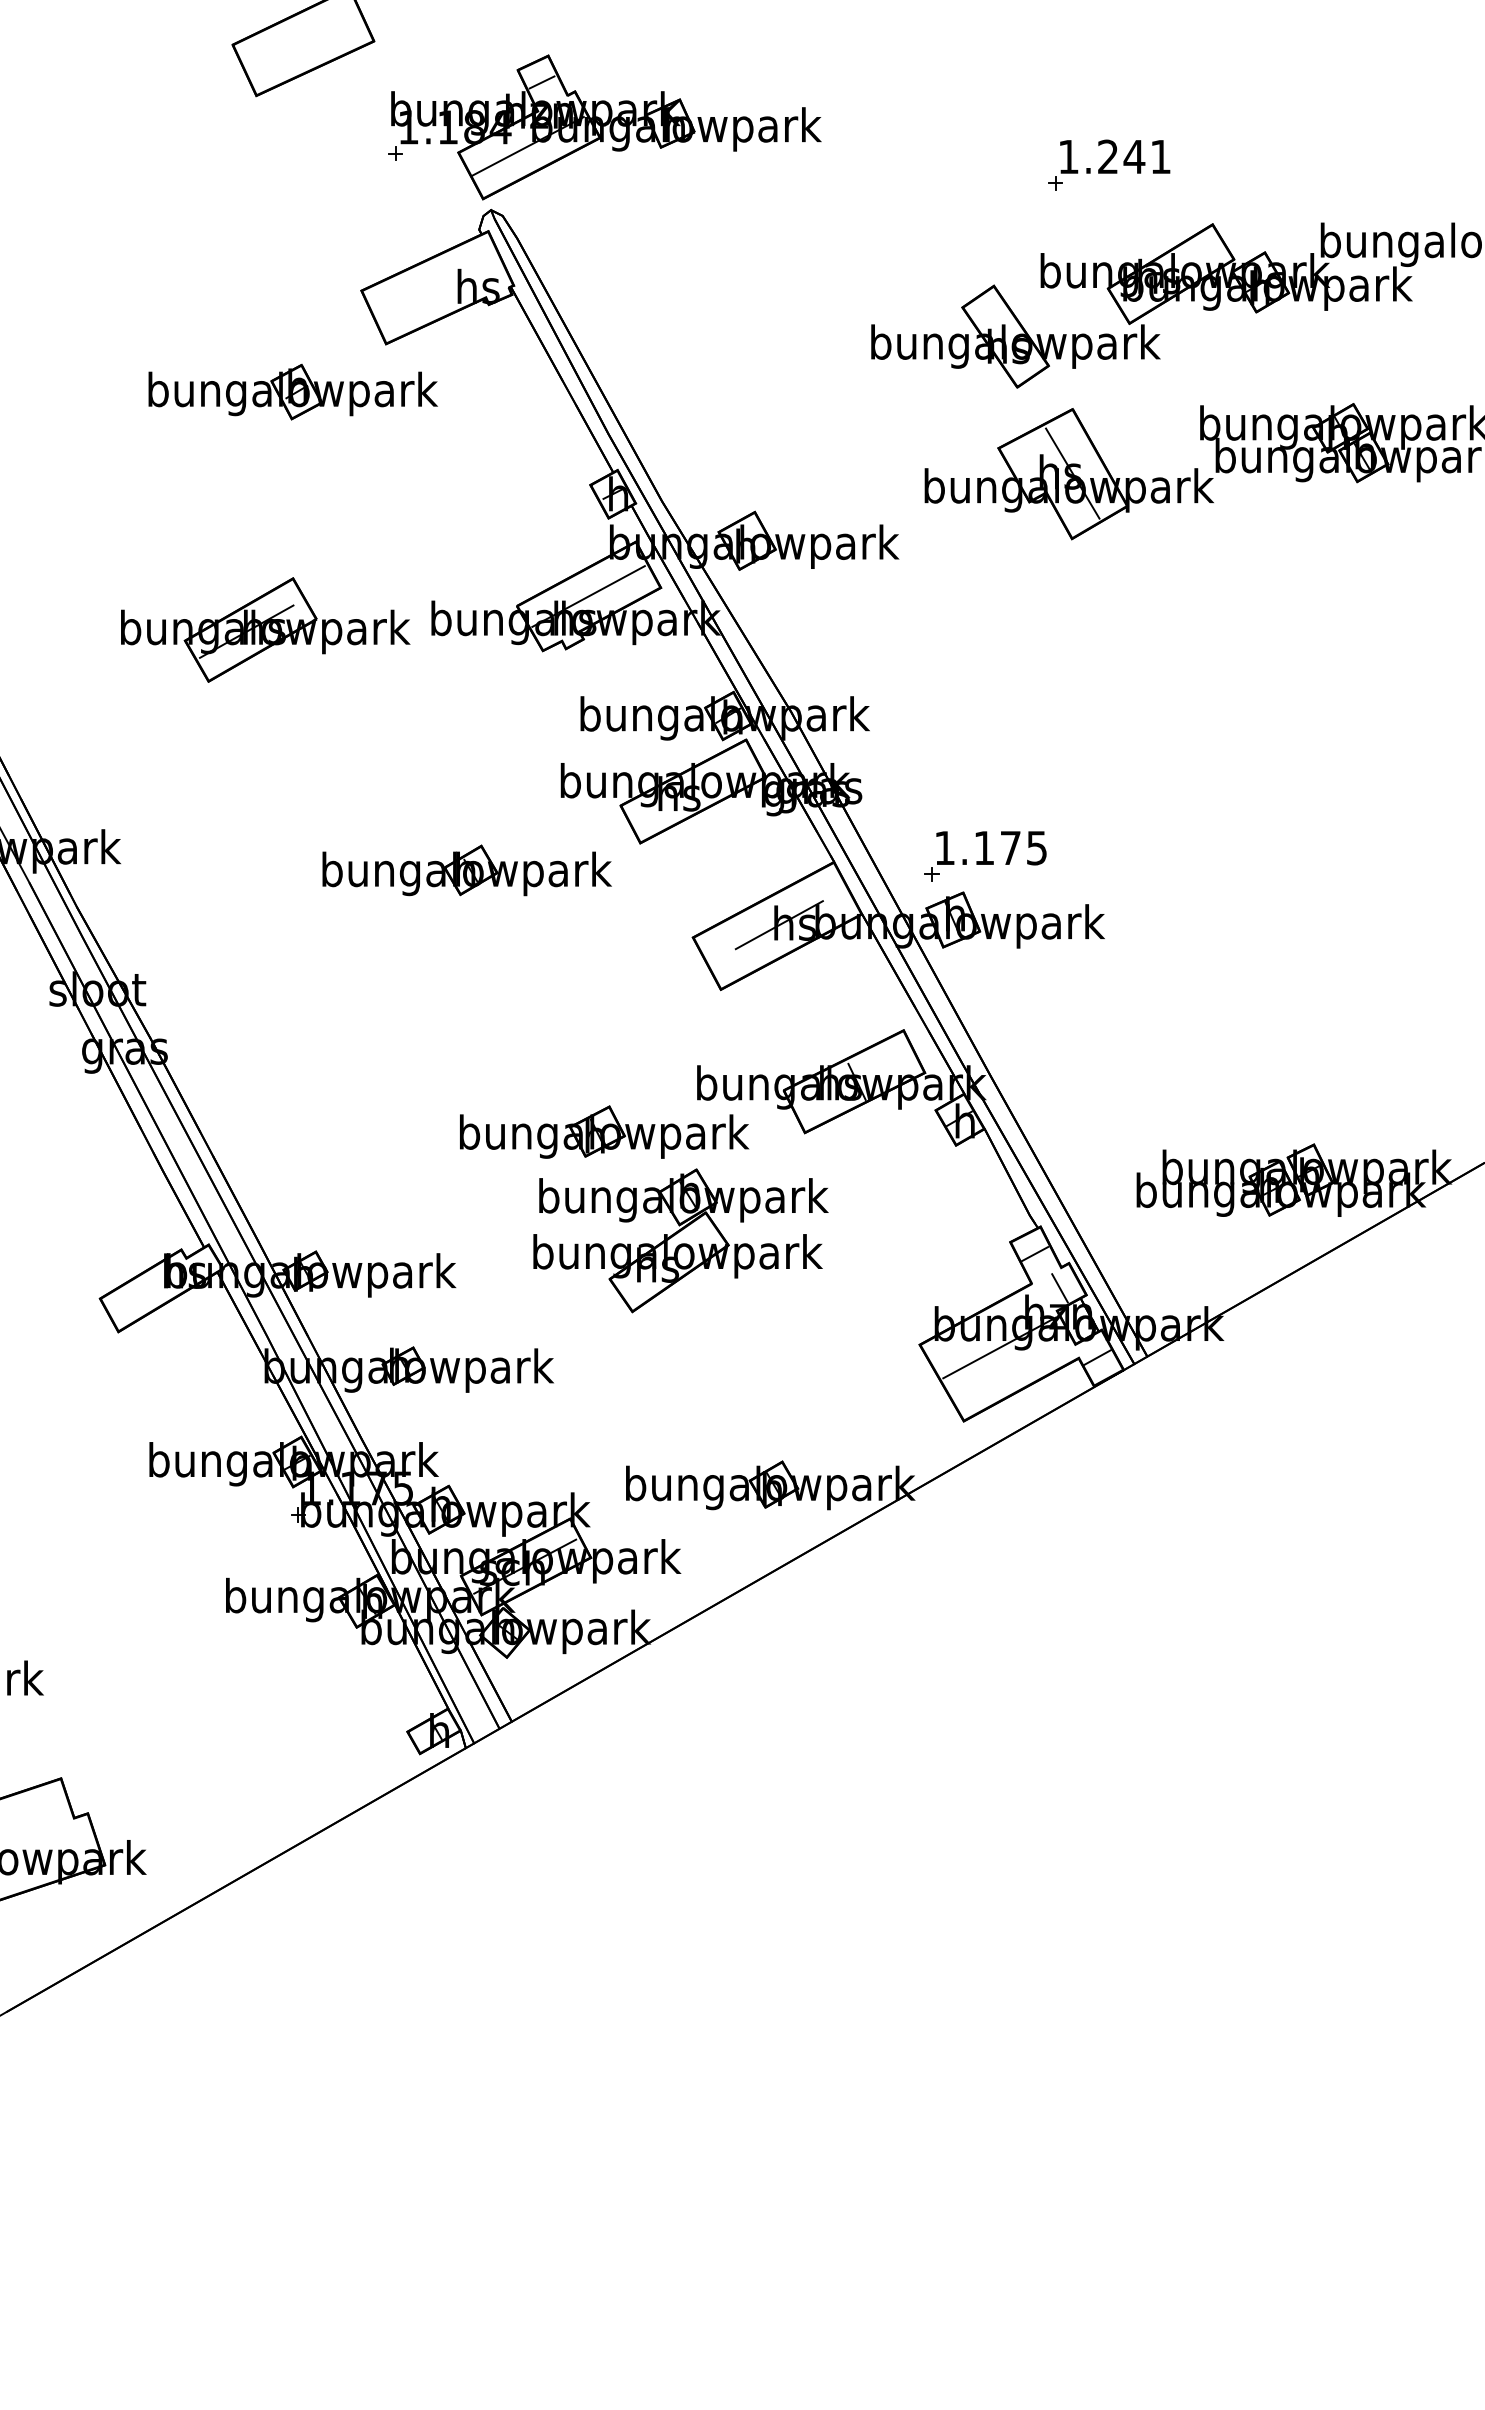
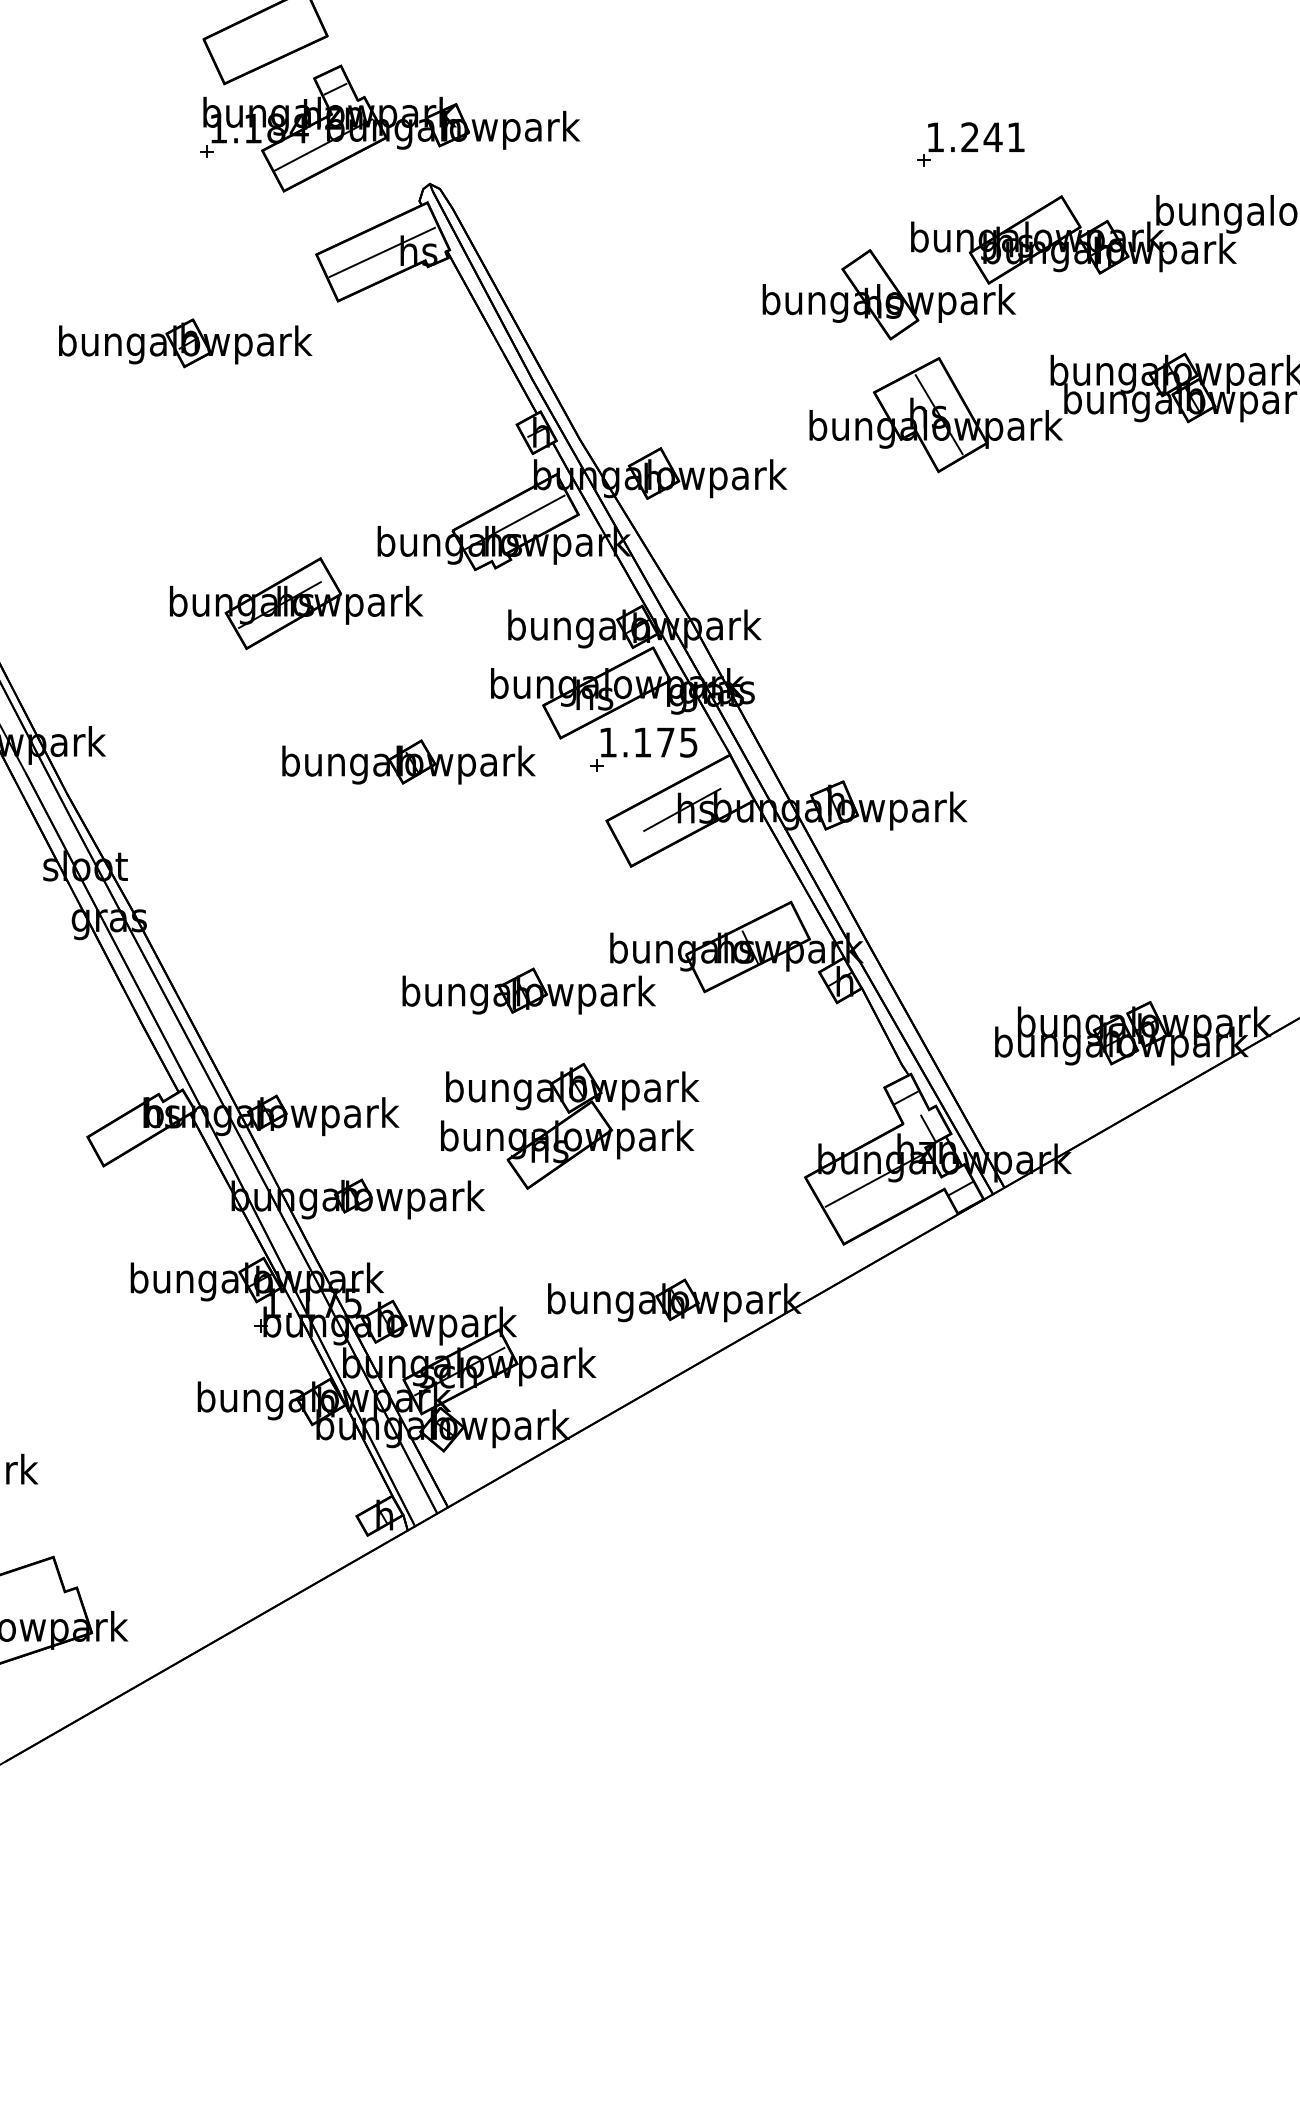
part: (604, 127) -> (390, 128), moved
line: (435, 288) -> (381, 252), added
part: (293, 392) -> (185, 343), moved
part: (265, 629) -> (296, 603), moved
part: (985, 856) -> (643, 749), moved
part: (681, 1239) -> (570, 1125), moved

